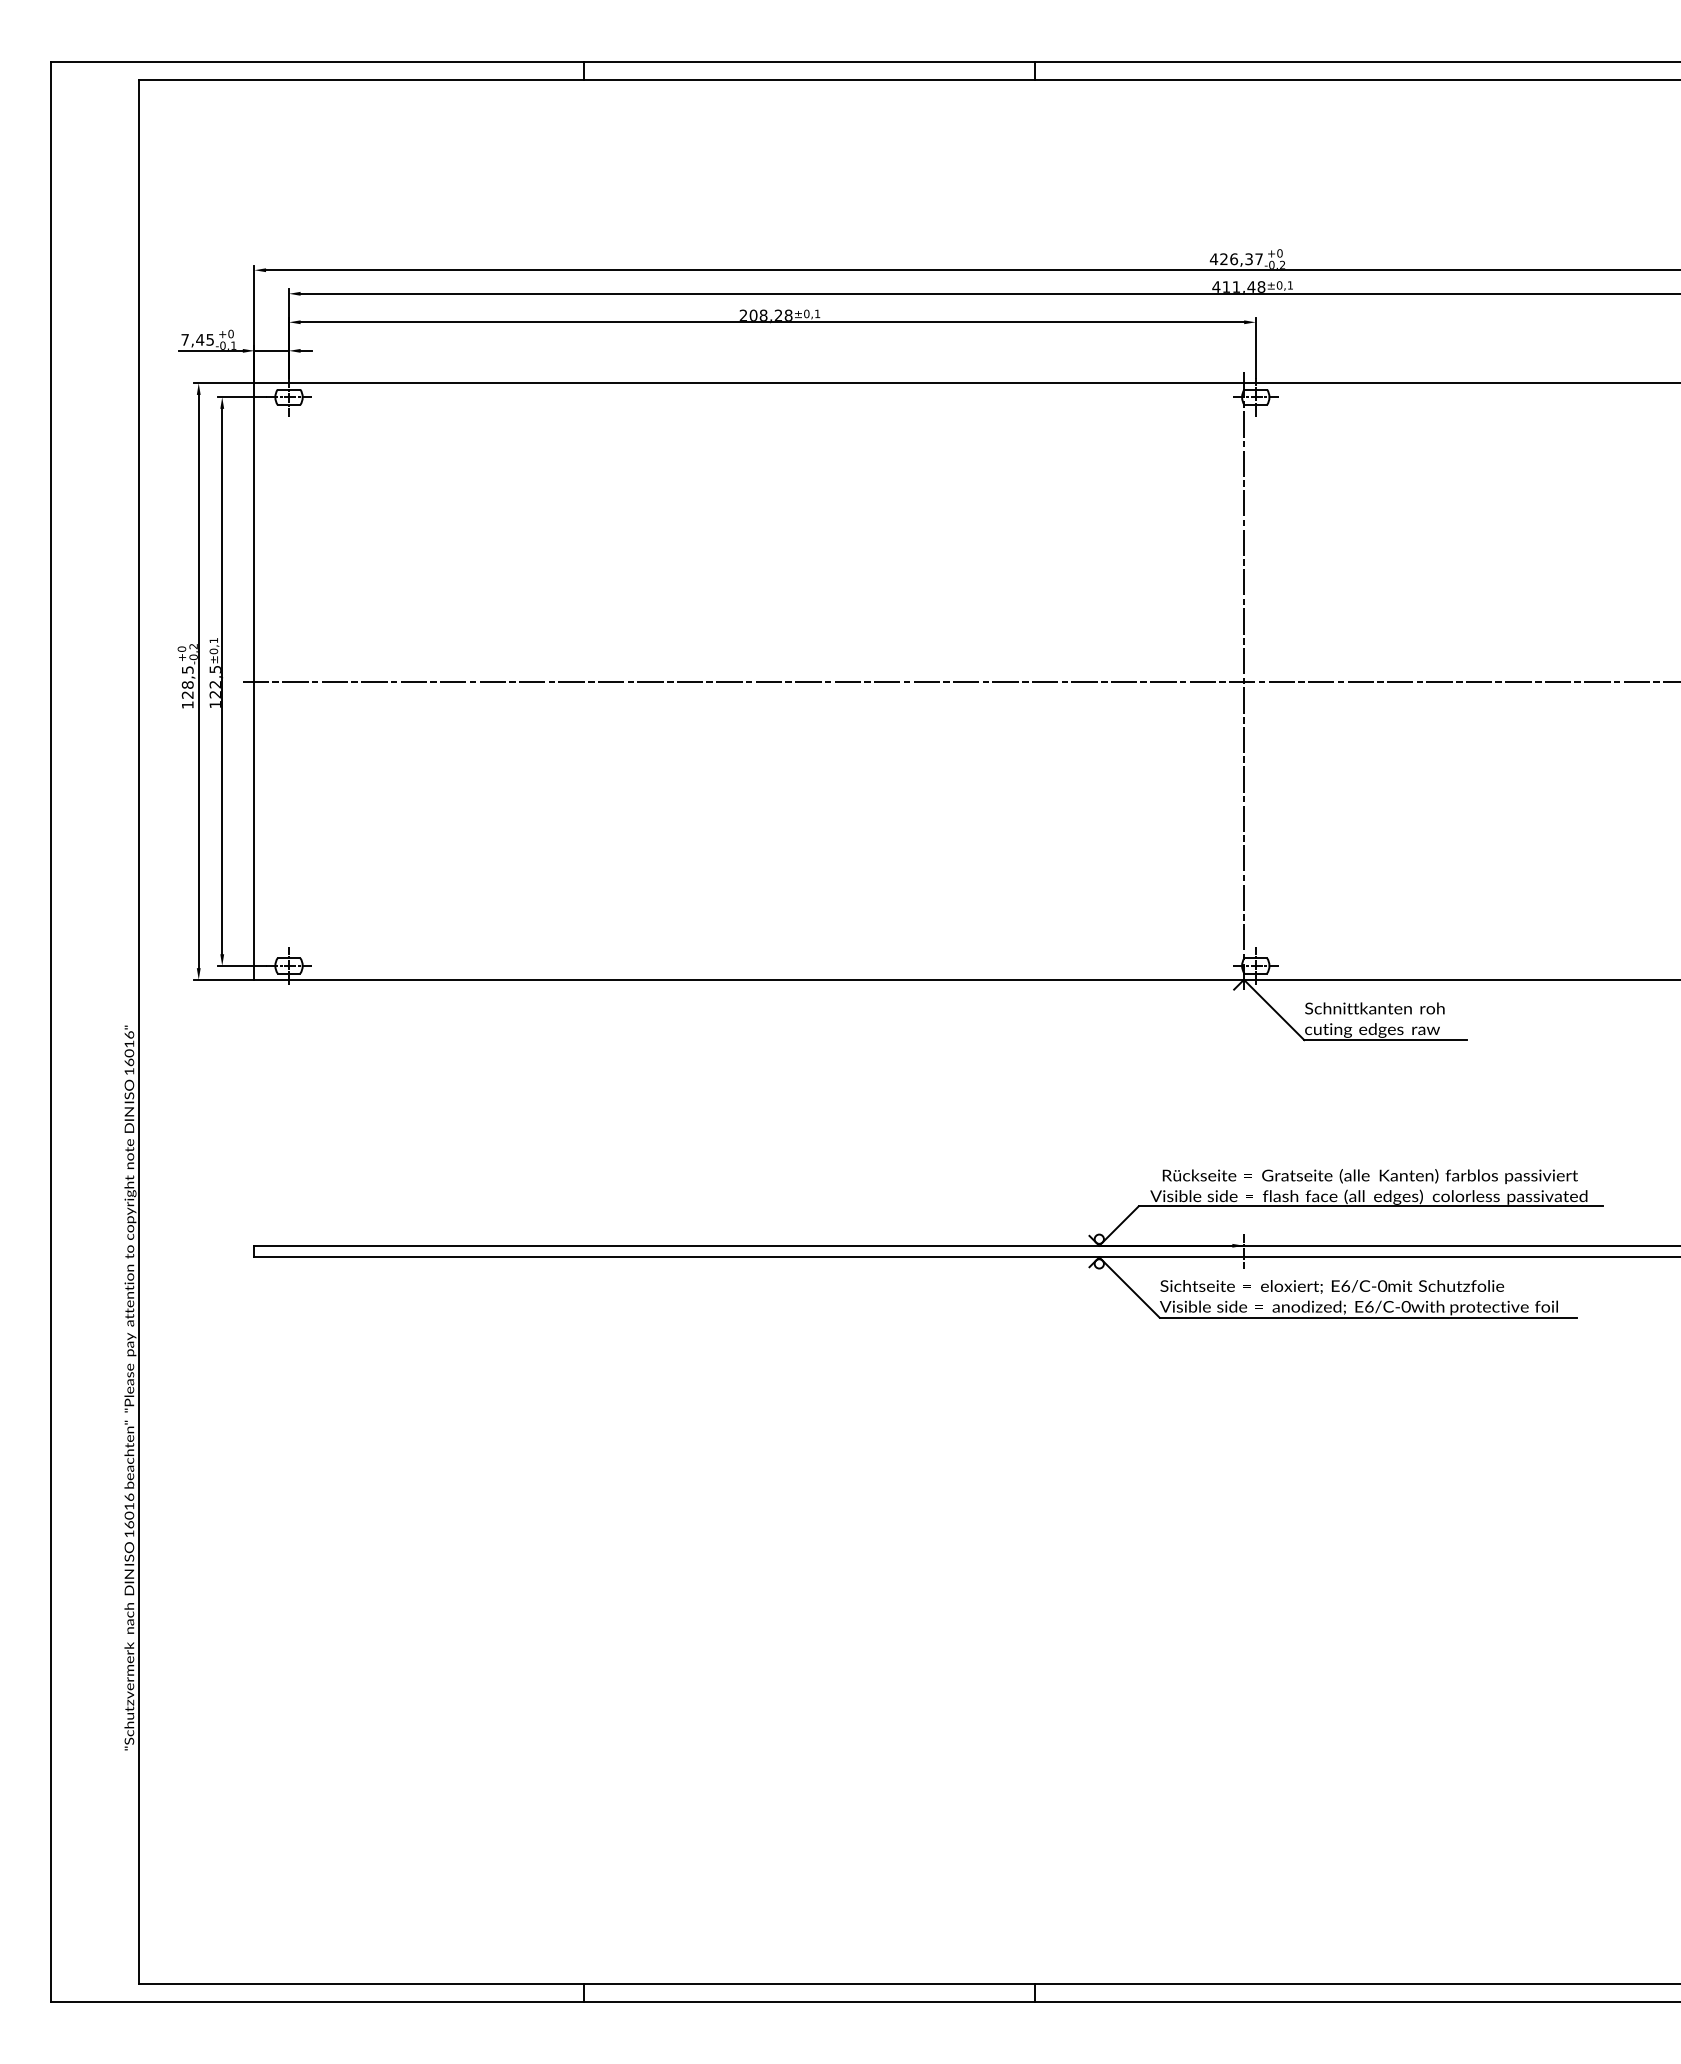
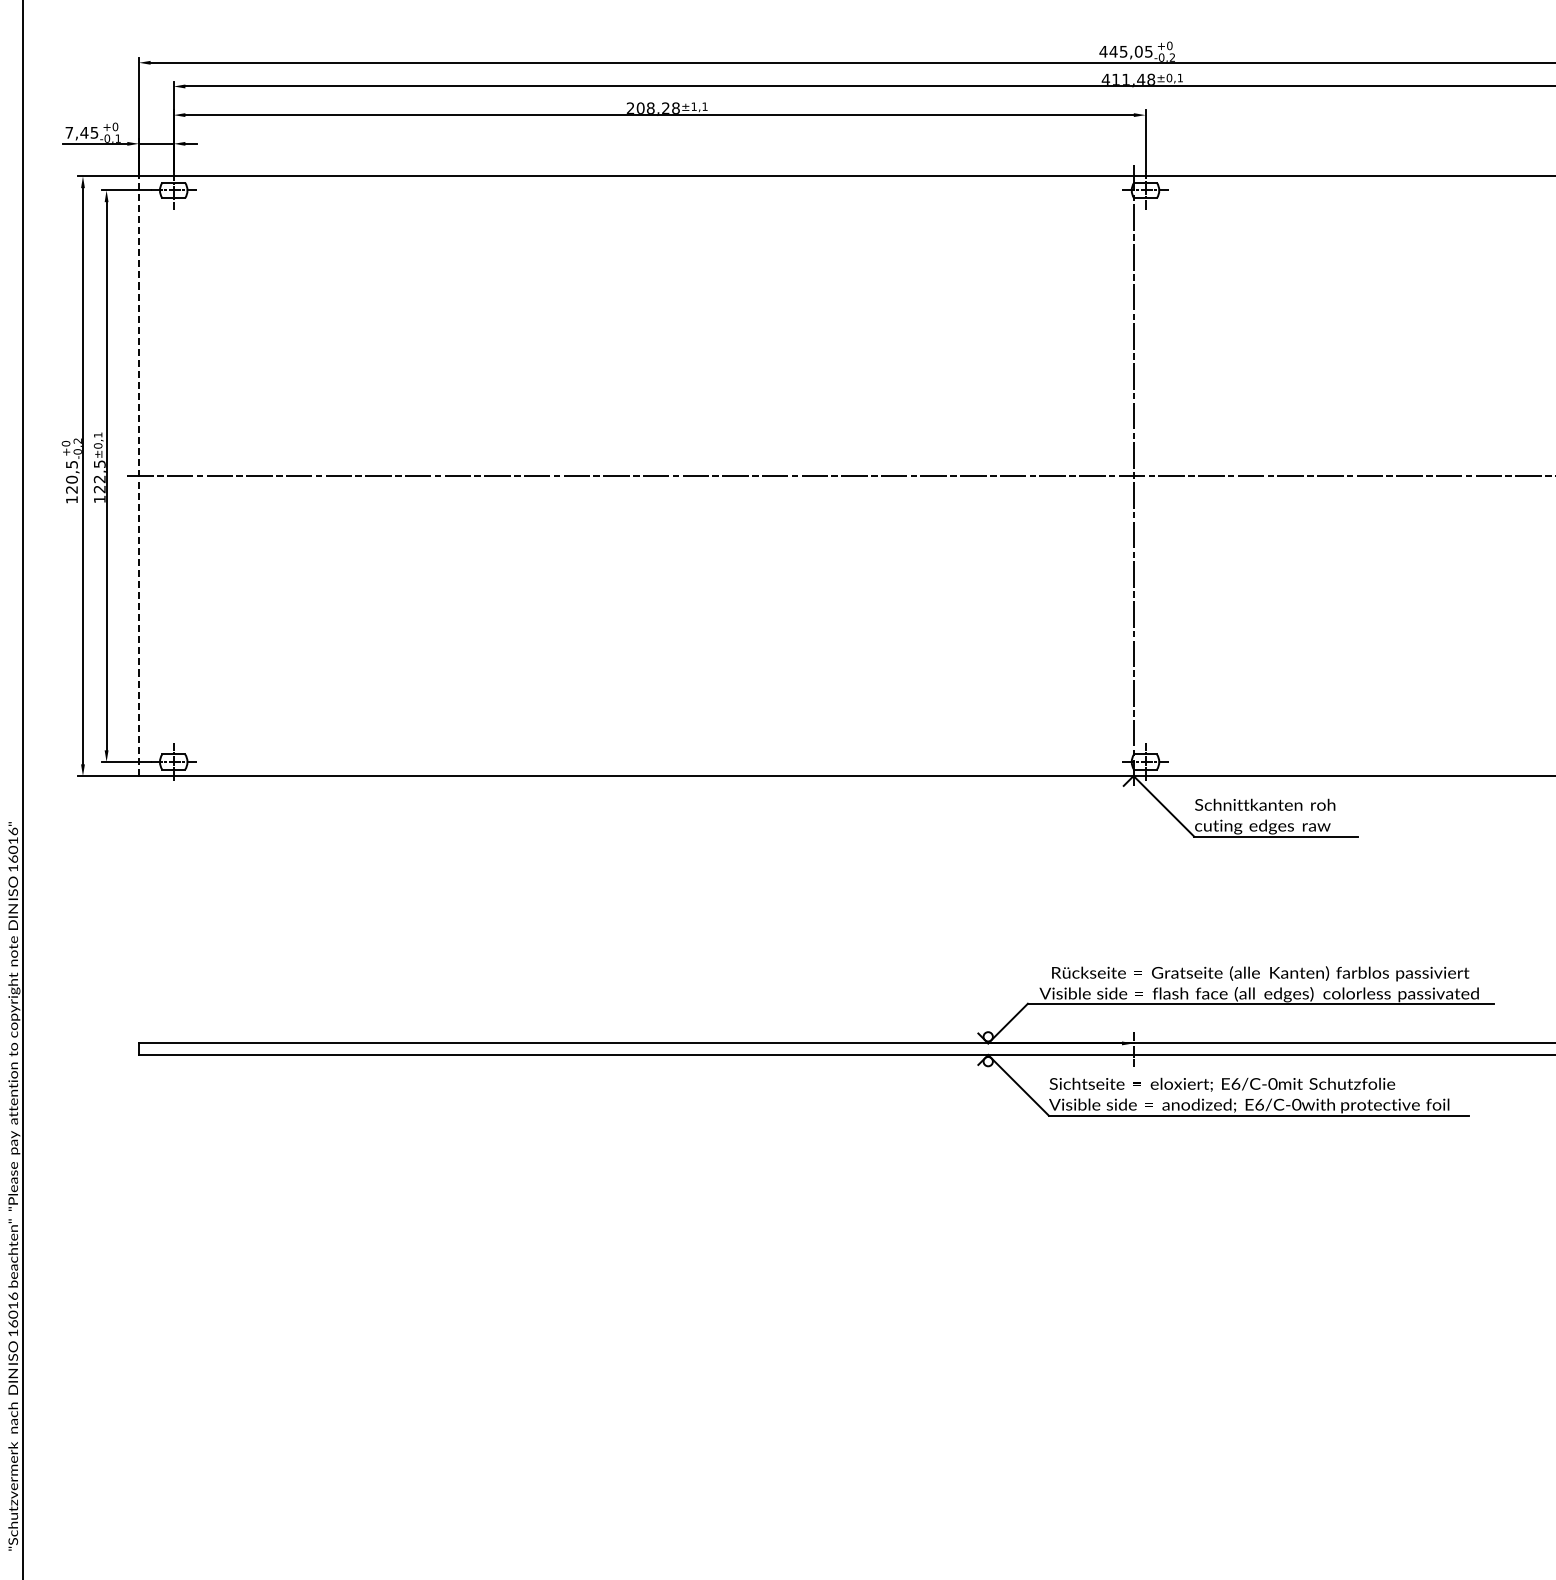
text: (1240, 259) -> (1130, 52), 426,37 -> 445,05
text: (806, 313) -> (693, 106), ±0,1 -> ±1,1
line: (254, 681) -> (139, 476), solid -> dashed
text: (187, 684) -> (71, 479), 128,5 -> 120,5

